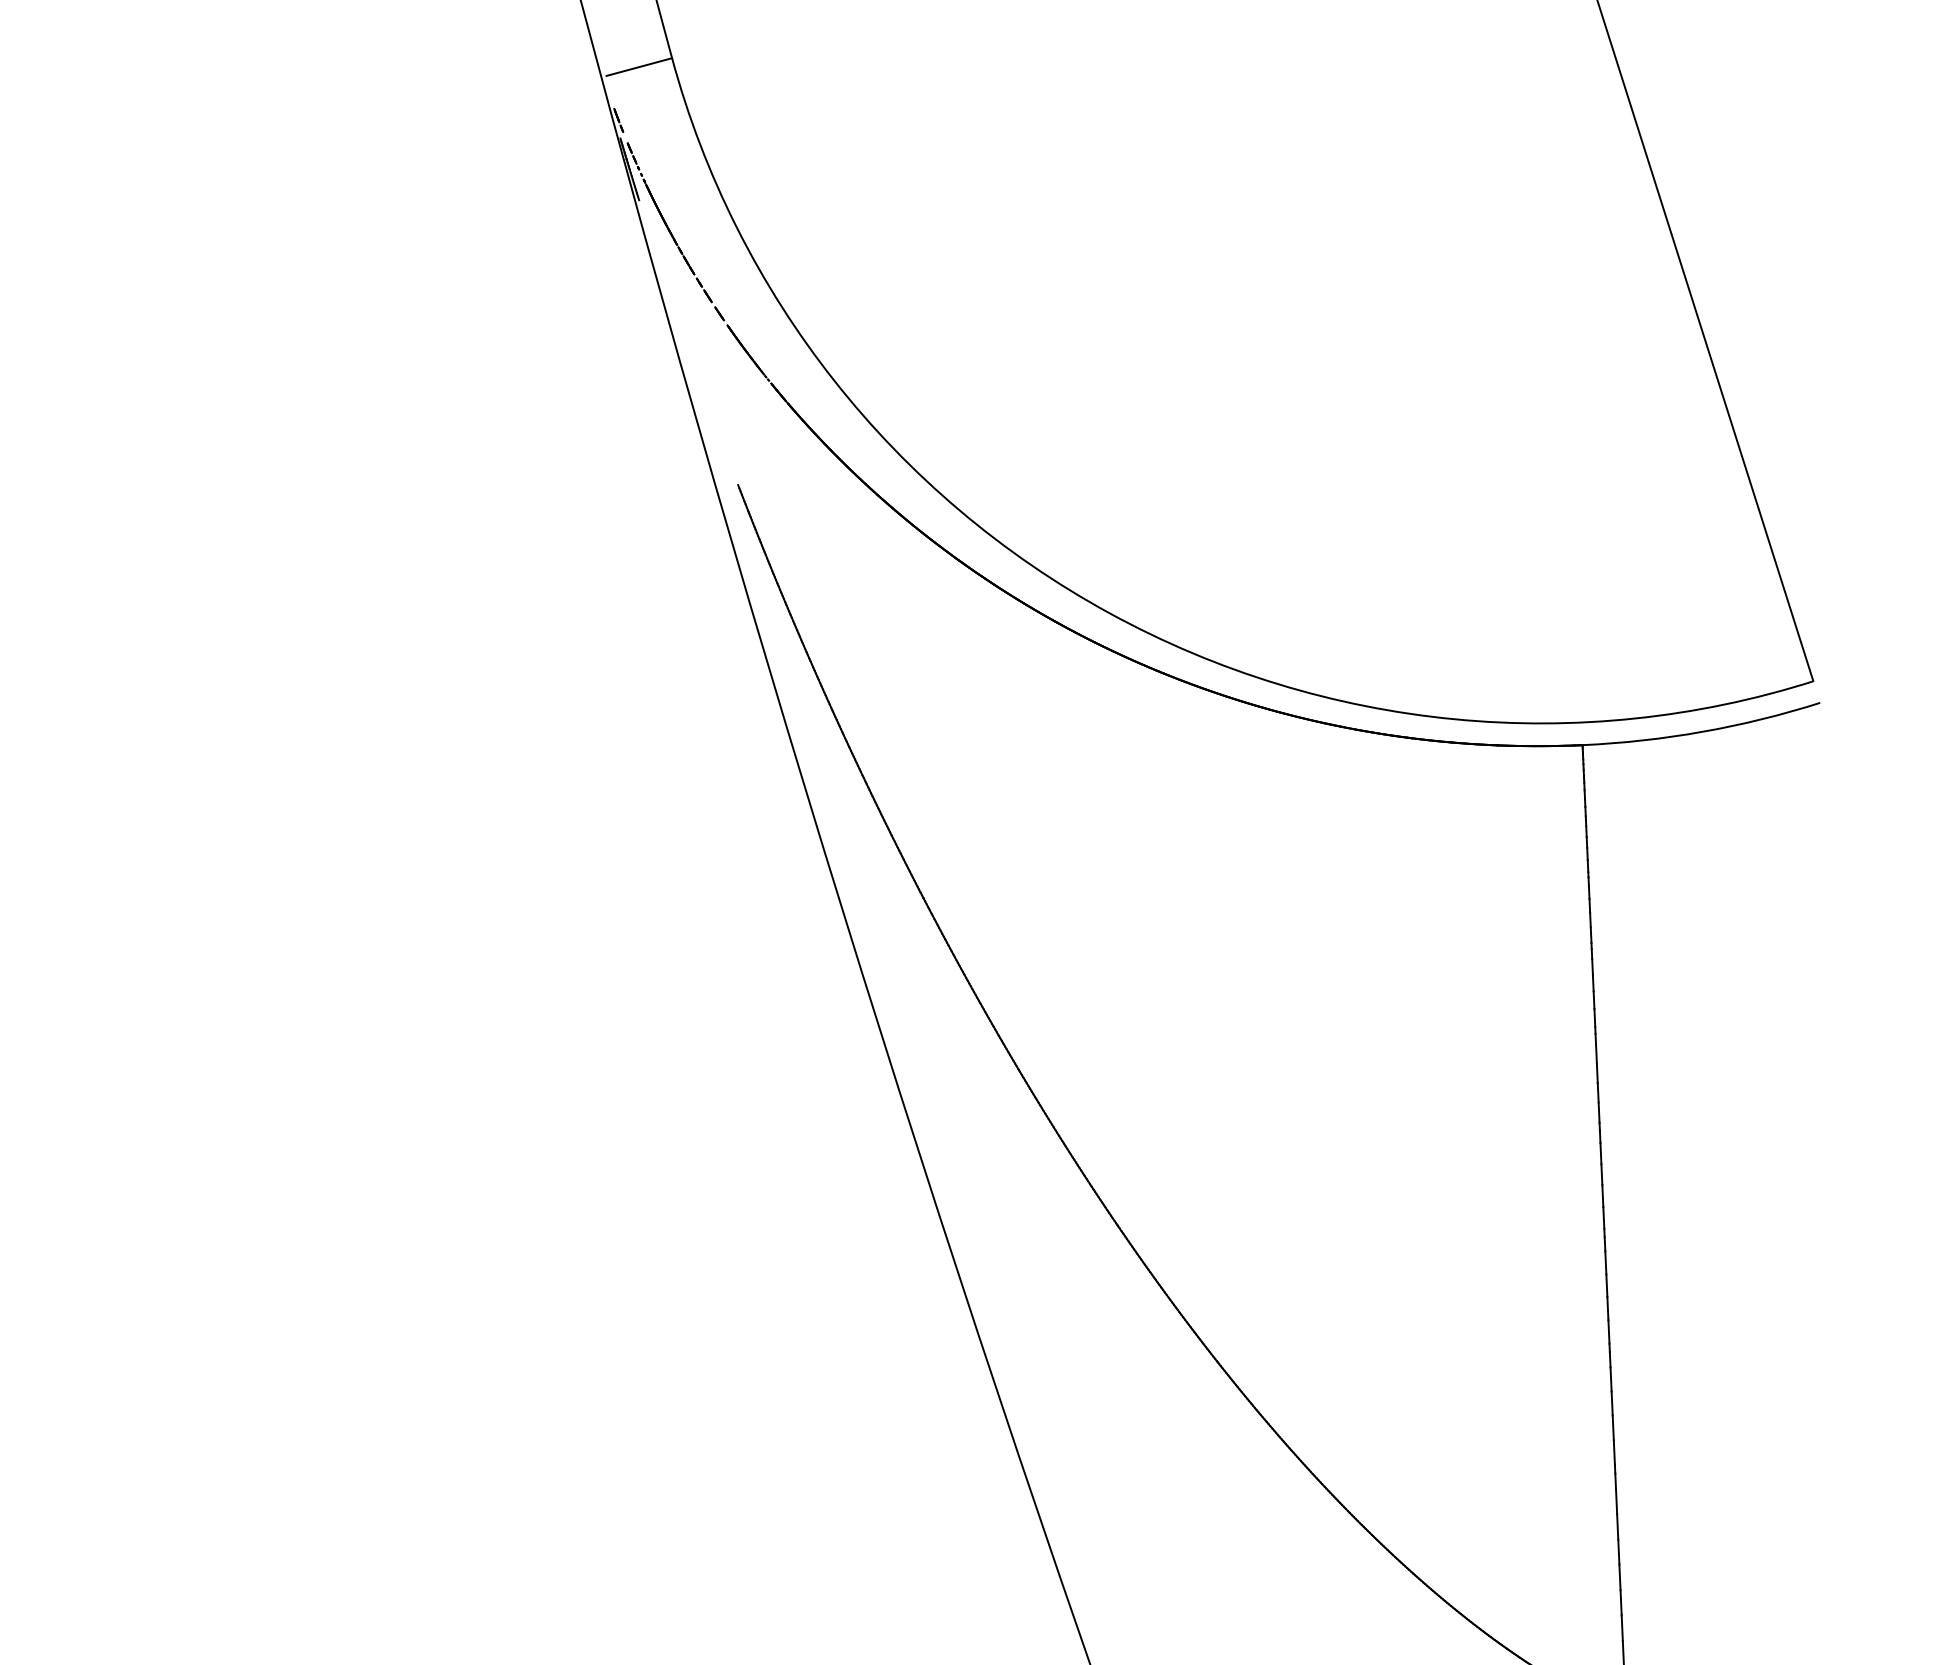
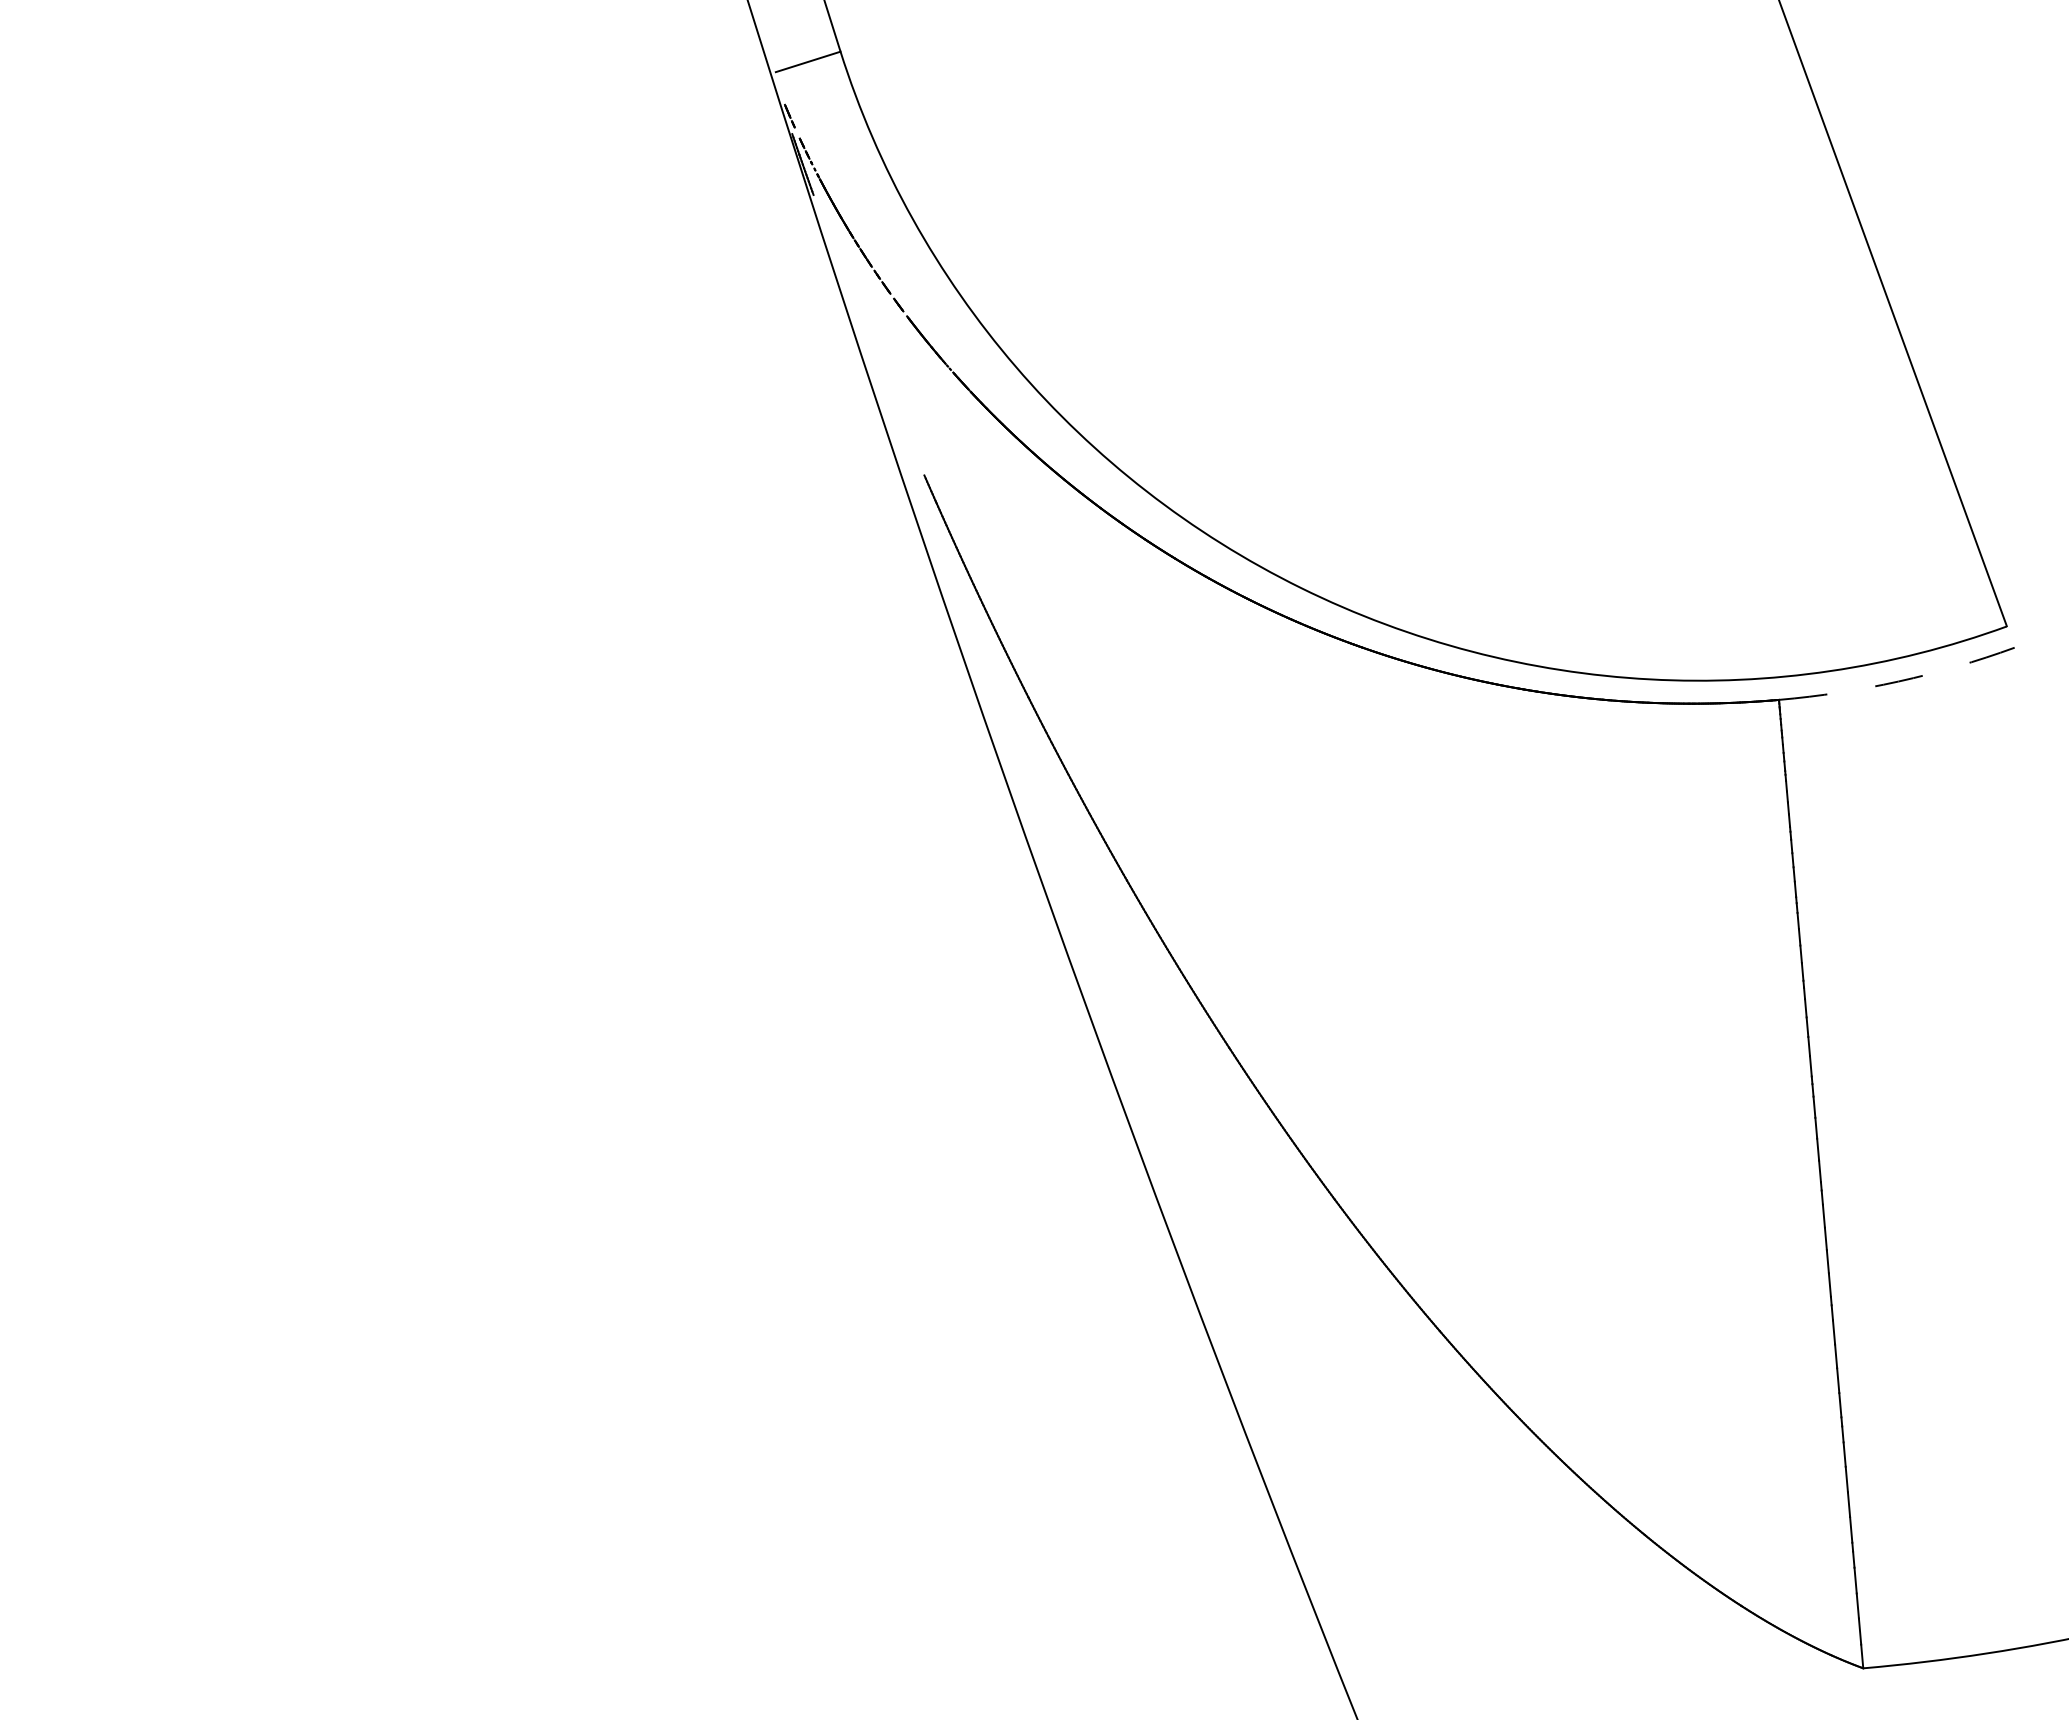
arc: (1702, 731) -> (1898, 681), solid -> dashed

